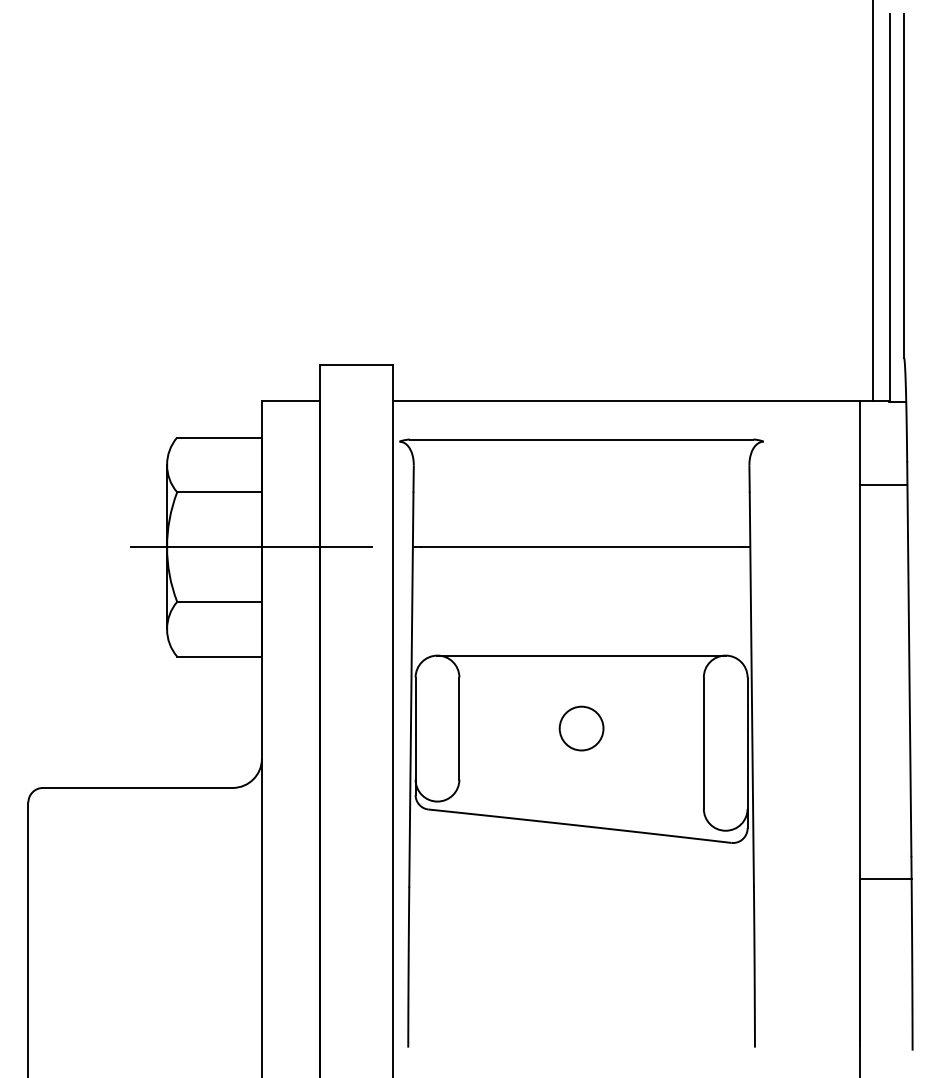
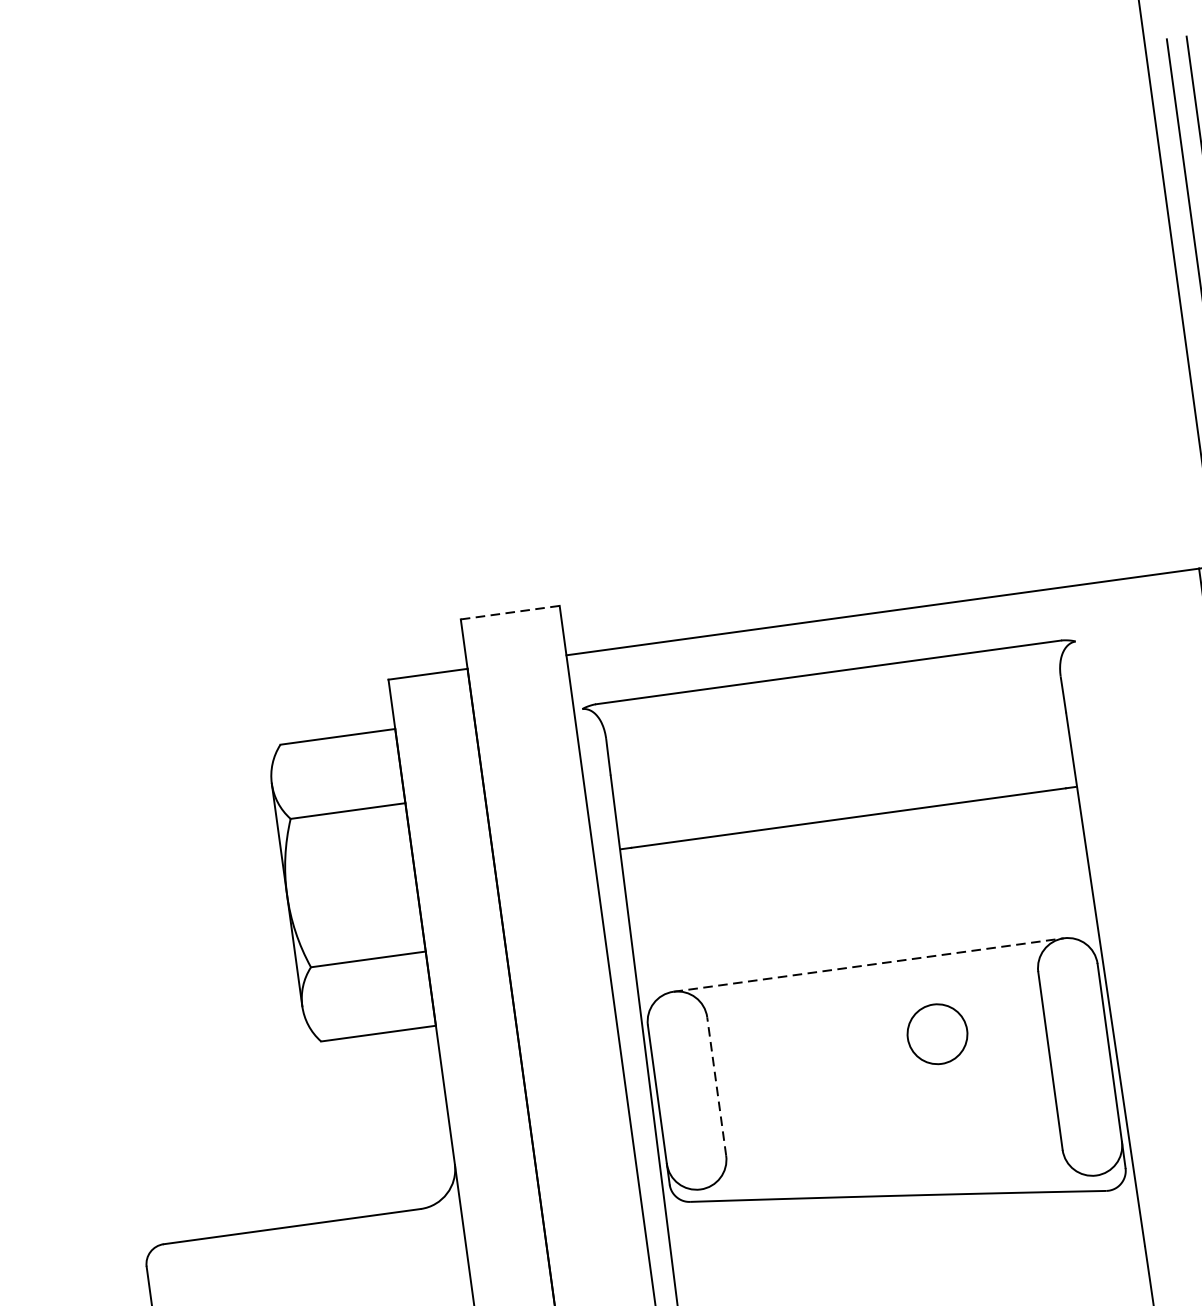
line: (356, 364) -> (509, 612), solid -> dashed
line: (250, 547) -> (400, 880), removed
line: (582, 655) -> (869, 964), solid -> dashed
line: (459, 728) -> (716, 1086), solid -> dashed
circle: (581, 728) -> (937, 1034), moved

